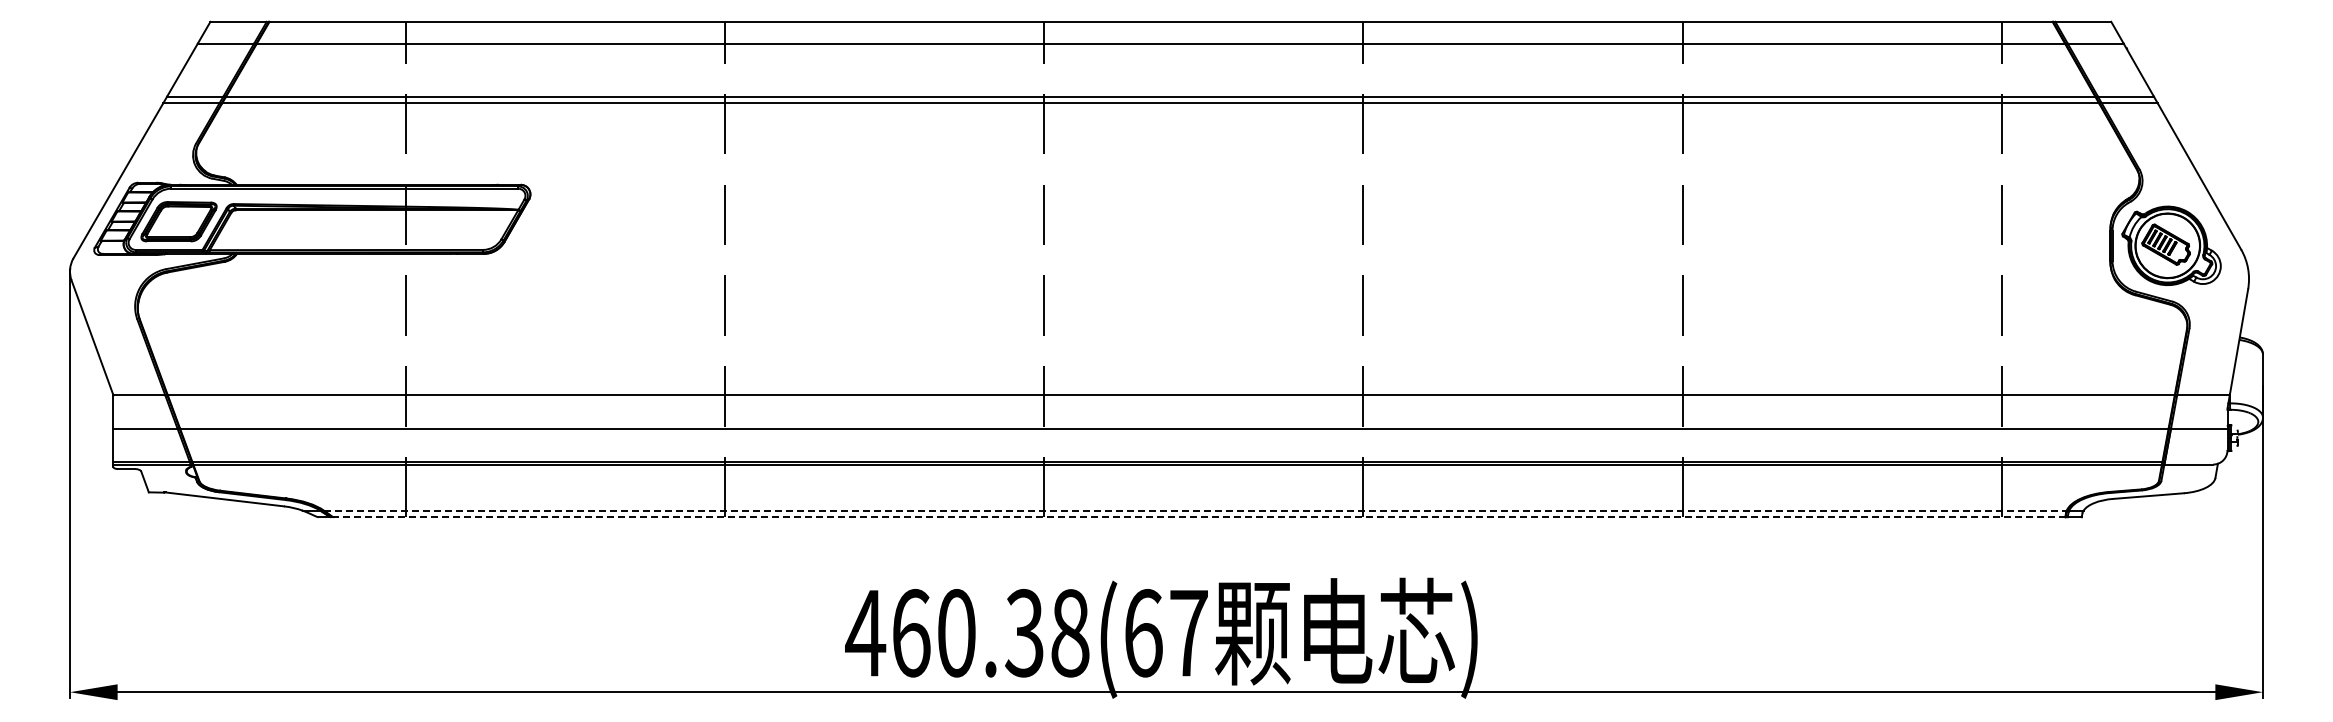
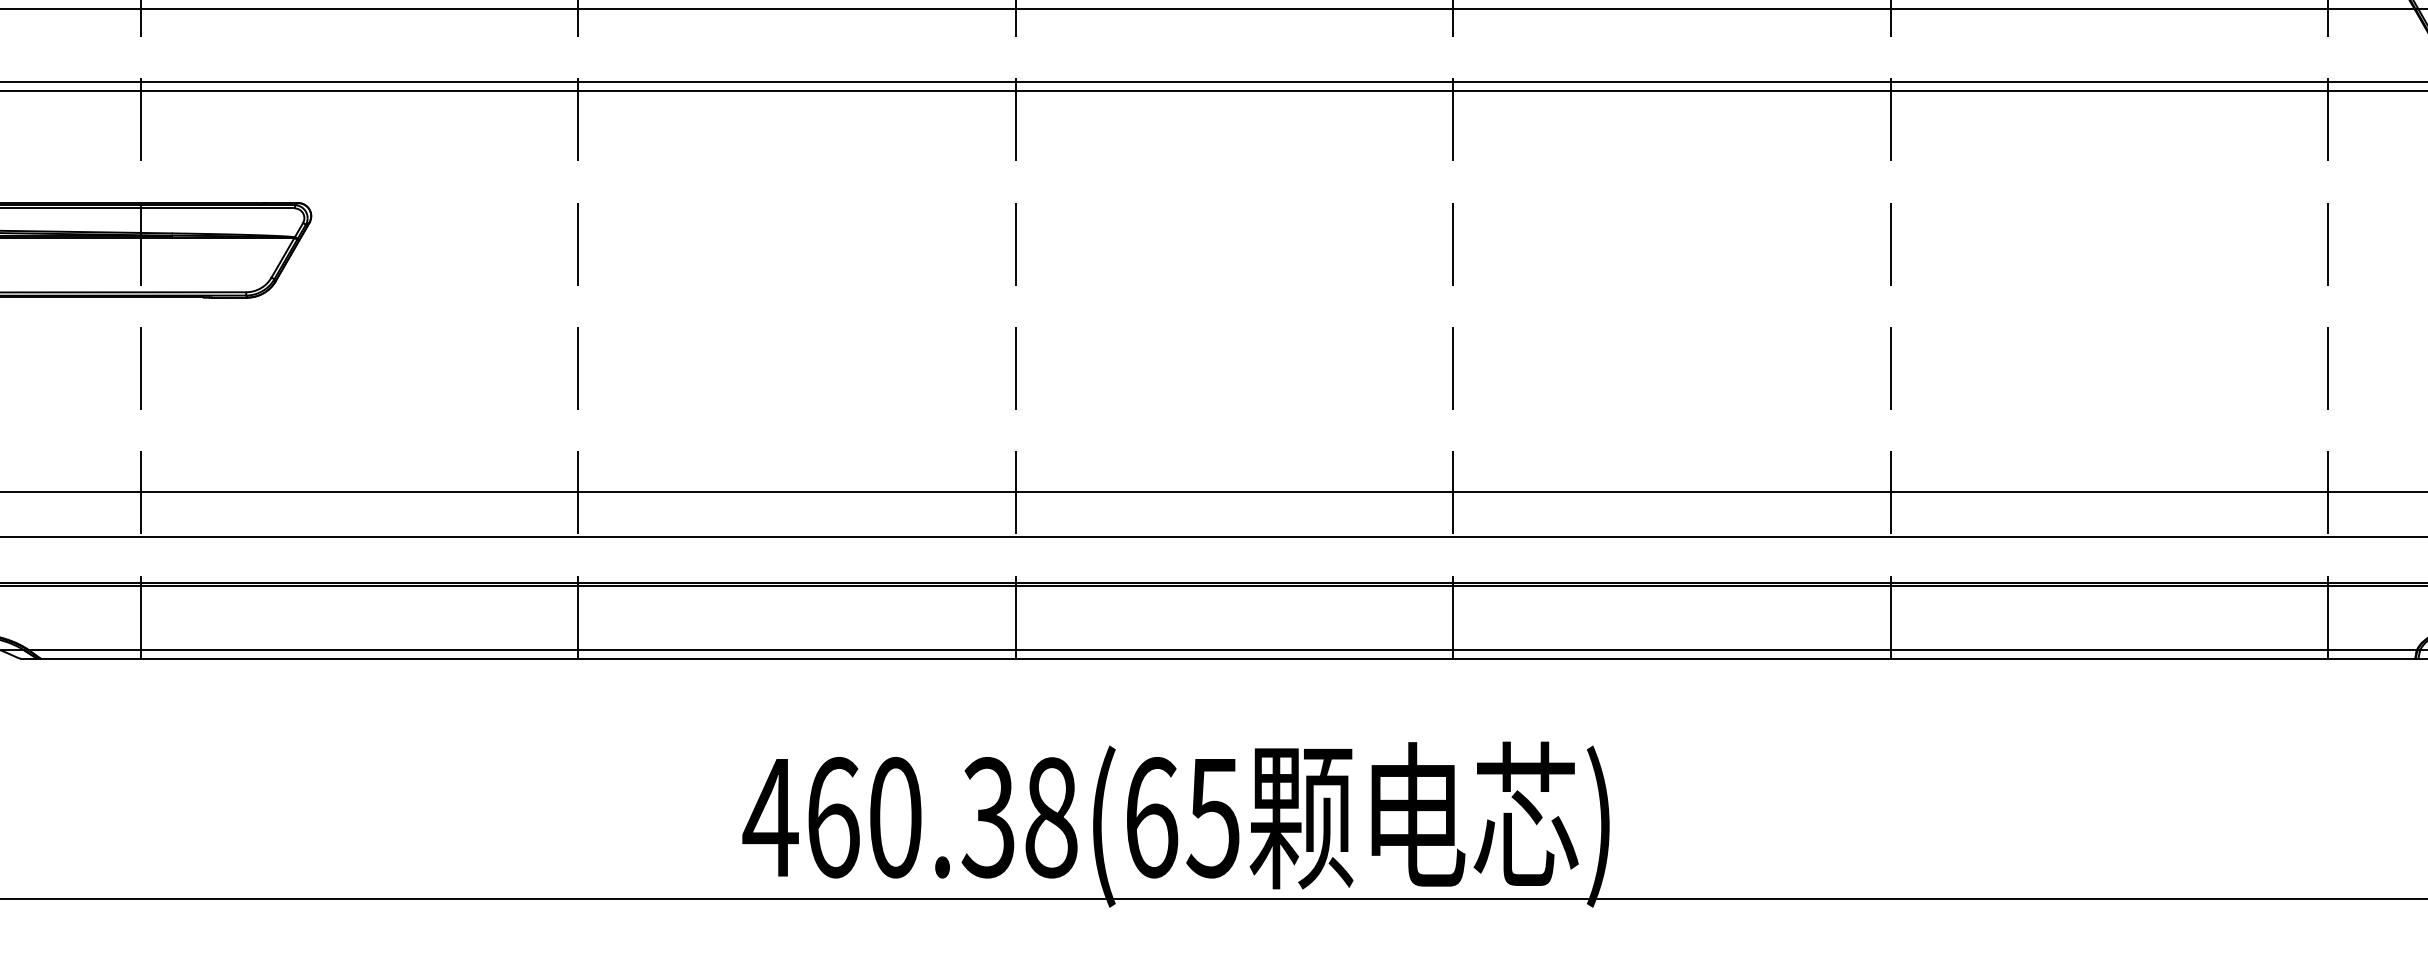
line: (1196, 510) -> (1224, 649), dashed -> solid
line: (1199, 517) -> (1228, 659), dashed -> solid
text: (1187, 633) -> (1211, 818), 460.38(67 -> 460.38(65

